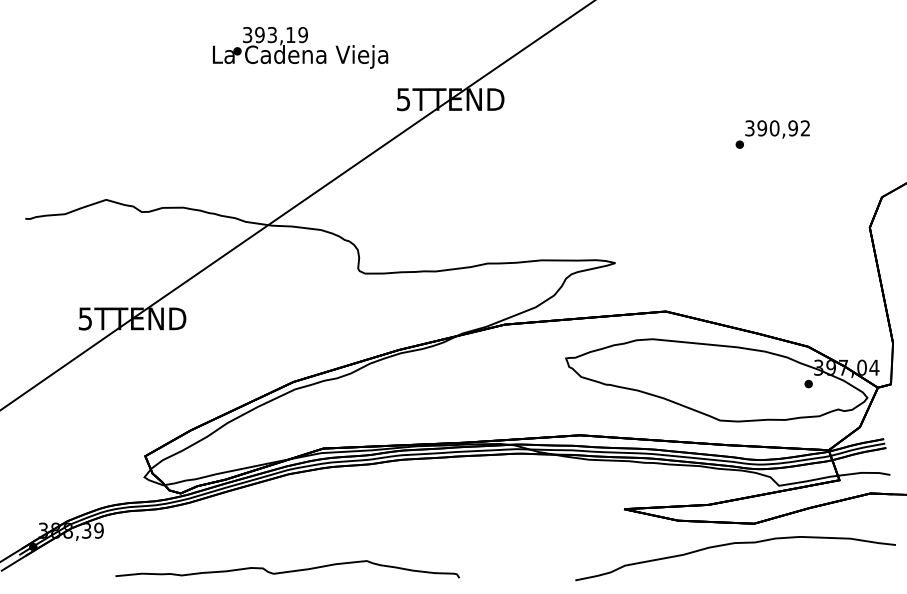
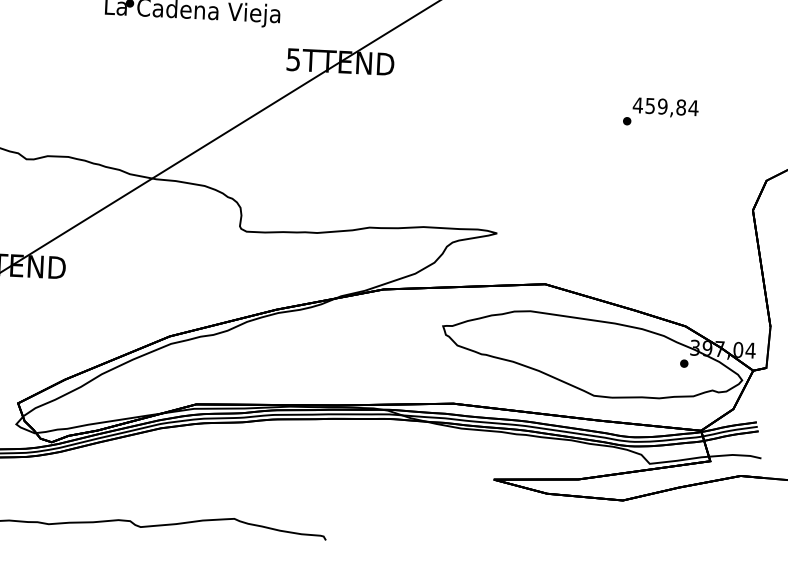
text: (777, 128) -> (665, 106), 390,92 -> 459,84
curve: (733, 544) -> (601, 520), removed

